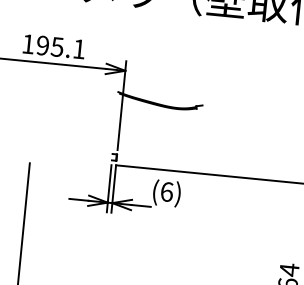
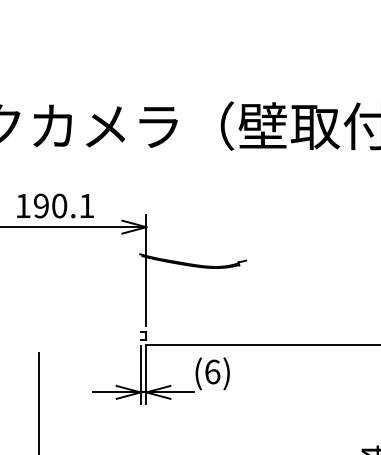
text: (57, 46) -> (59, 205), 195.1 -> 190.1

